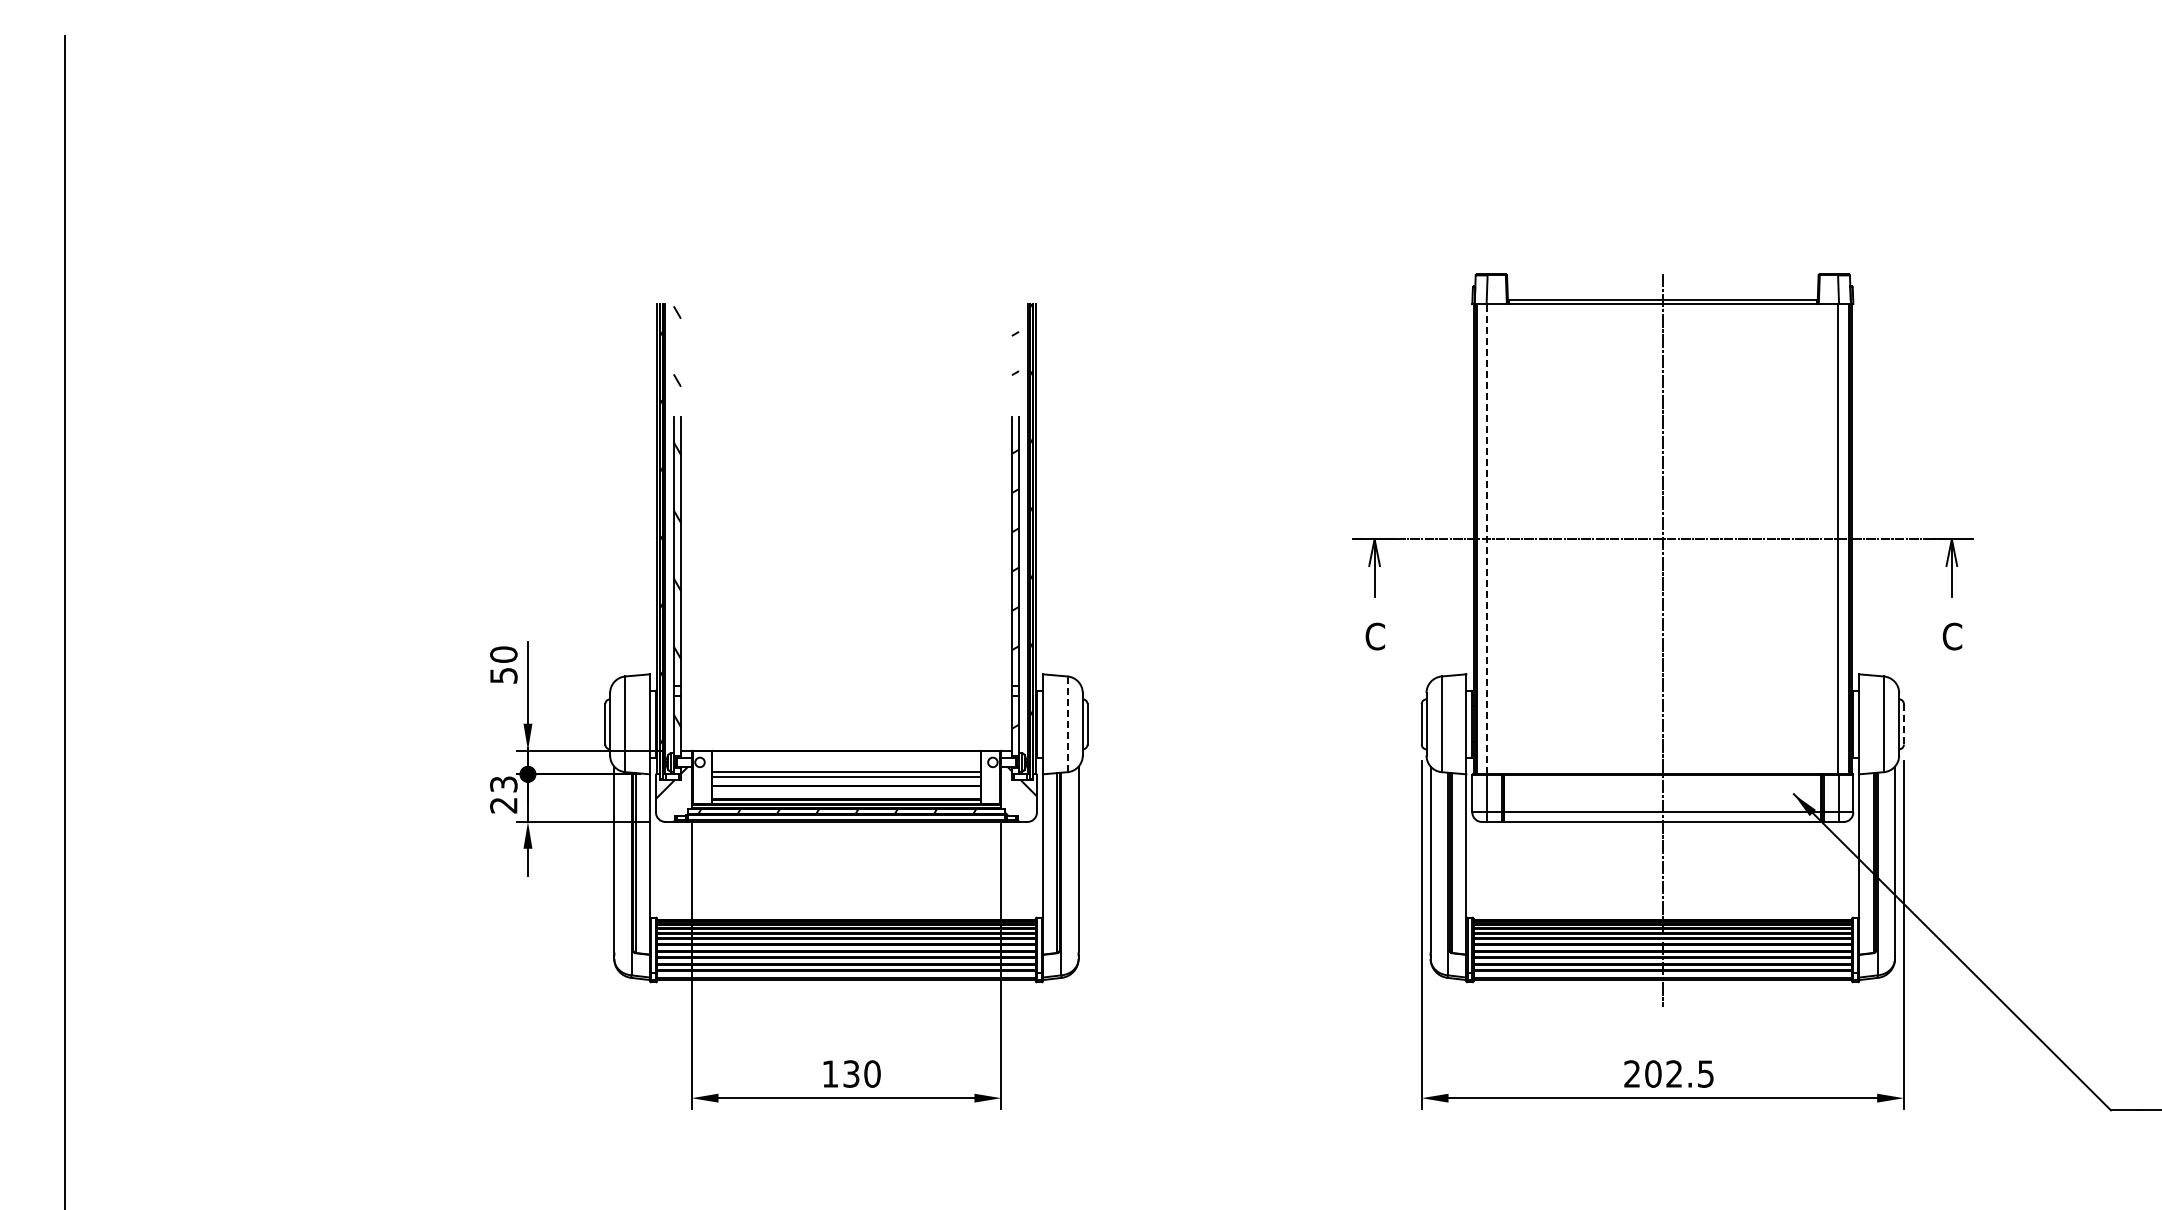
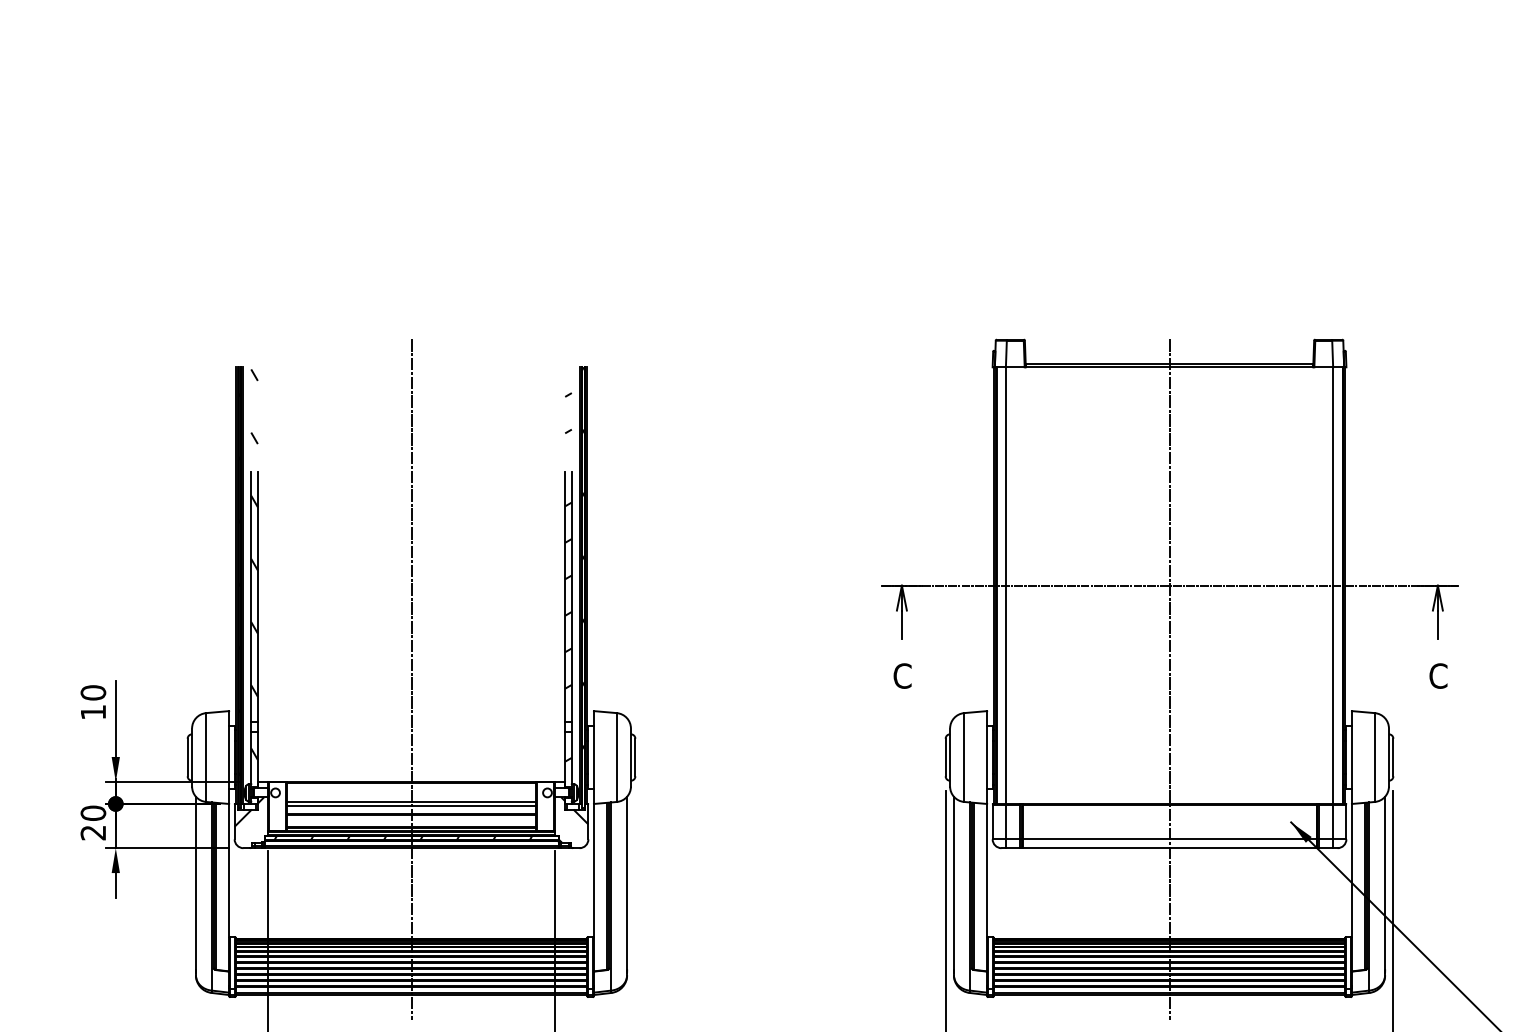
line: (1487, 538) -> (1006, 584), dashed -> solid
line: (846, 639) -> (411, 678), added
text: (503, 675) -> (93, 712), 50 -> 10
line: (1067, 724) -> (616, 757), dashed -> solid
line: (1903, 724) -> (1392, 757), dashed -> solid
text: (503, 784) -> (93, 813), 23 -> 20

